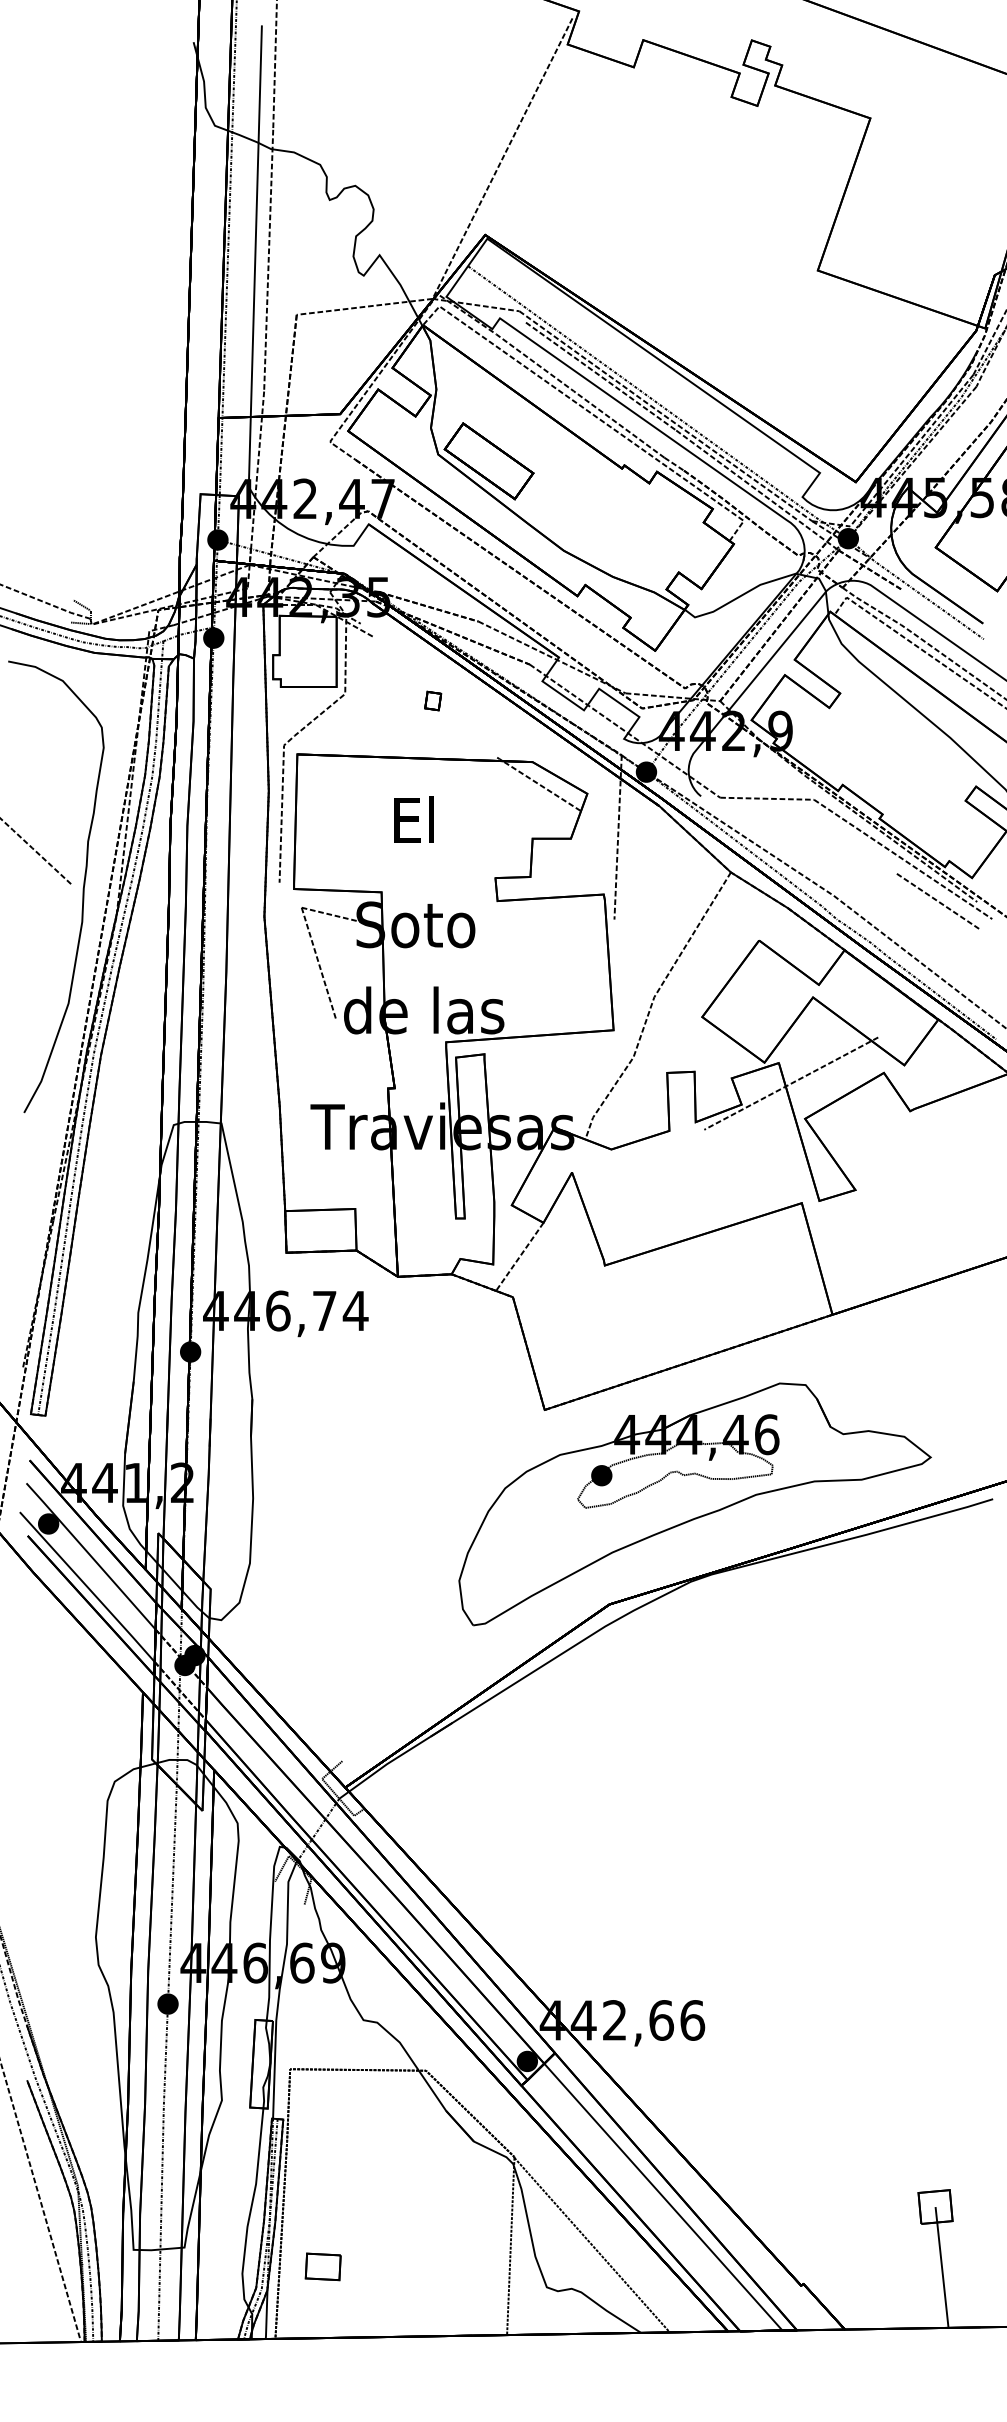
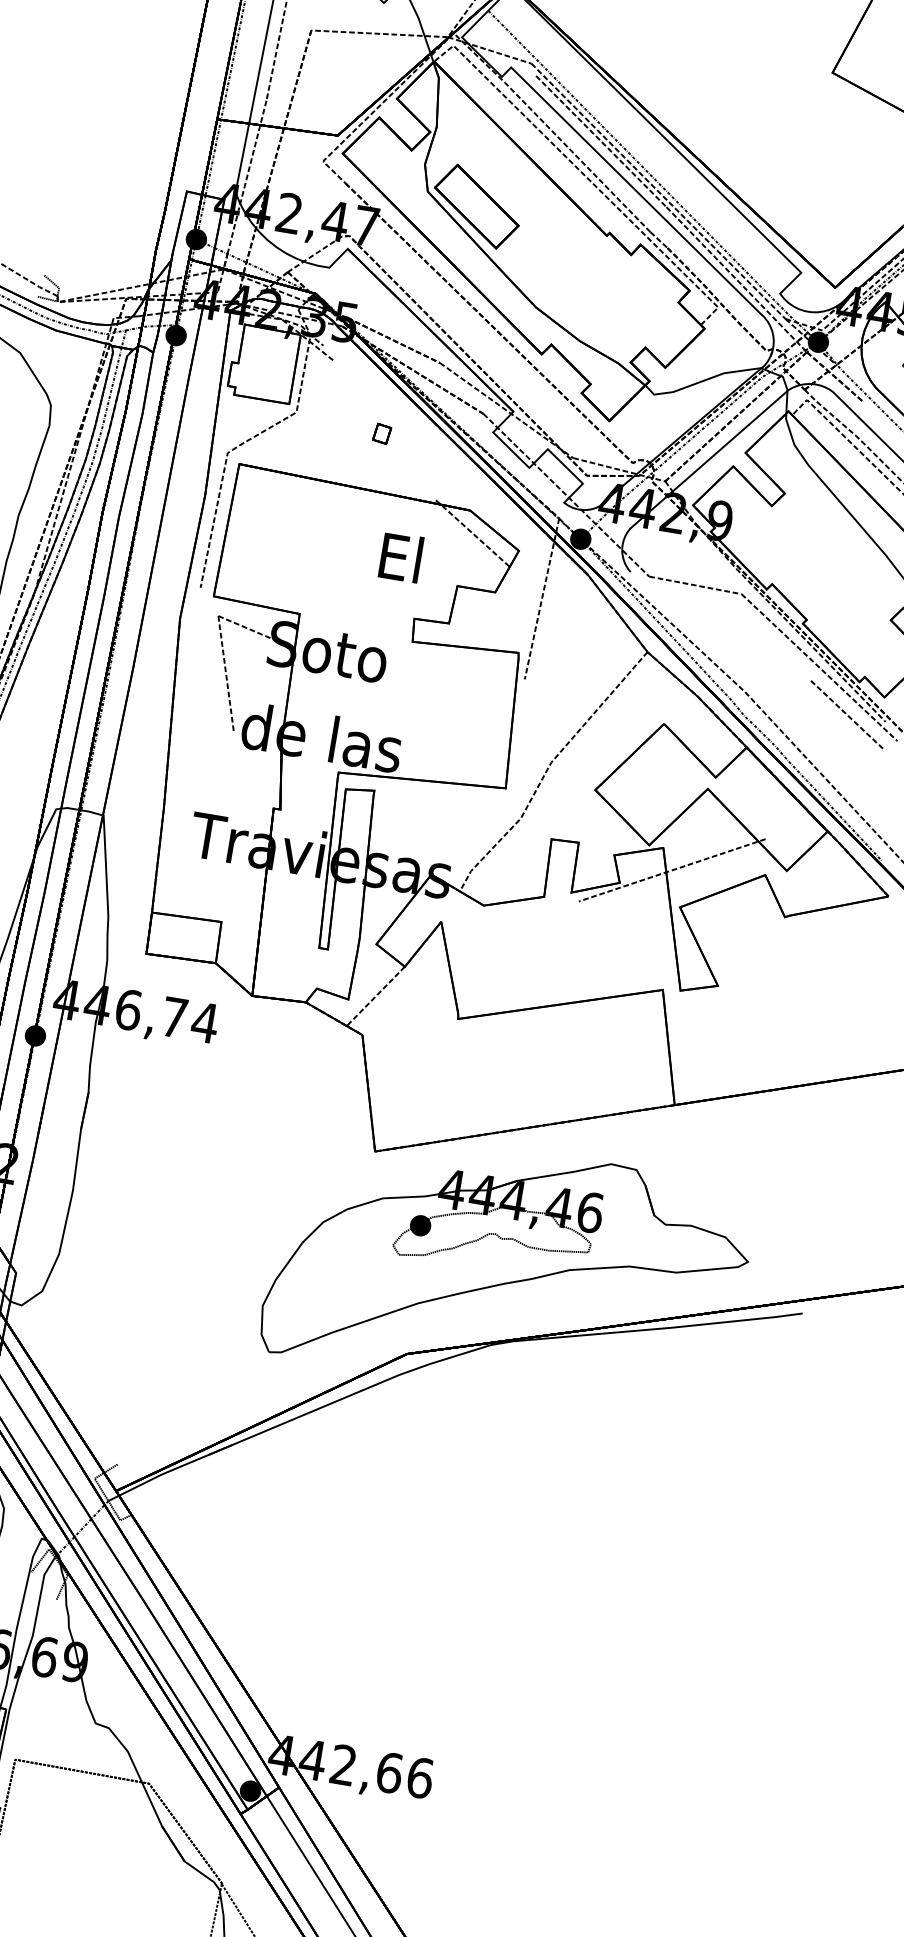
text: (413, 819) -> (400, 557), moved

